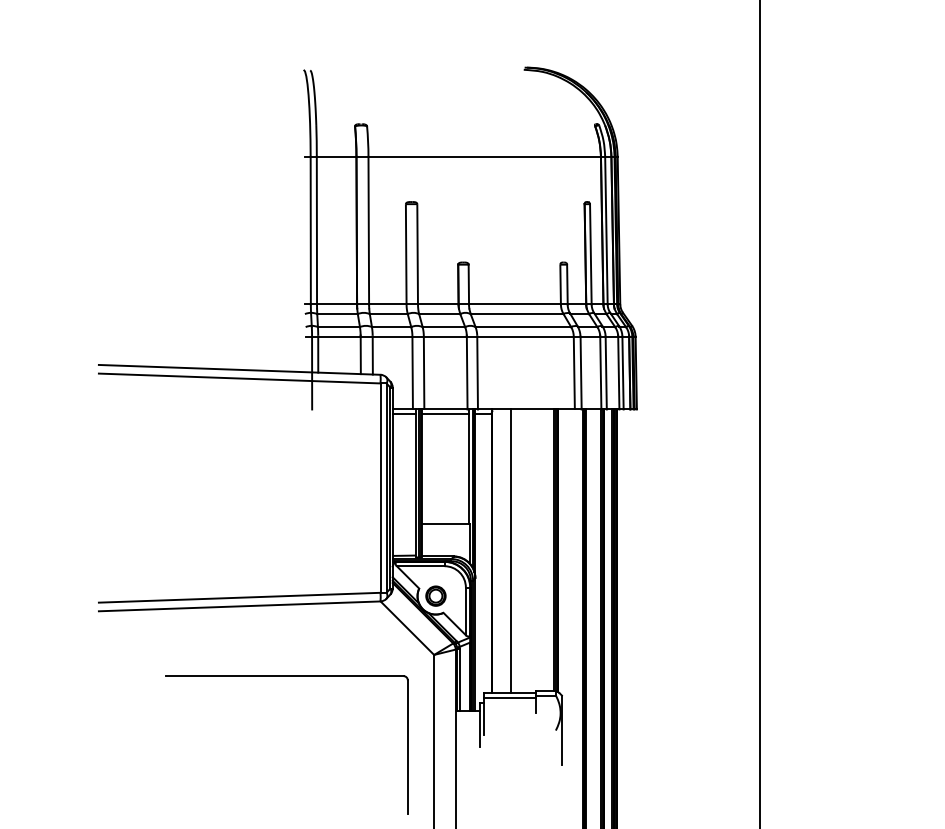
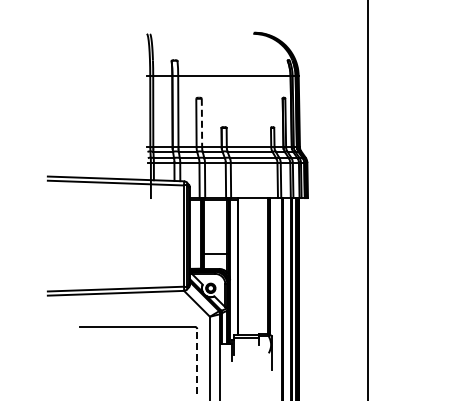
line: (416, 253) -> (201, 122), solid -> dashed
line: (511, 550) -> (247, 266), removed
line: (408, 745) -> (197, 360), solid -> dashed

